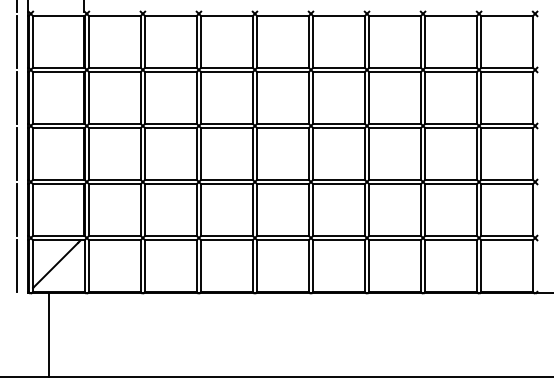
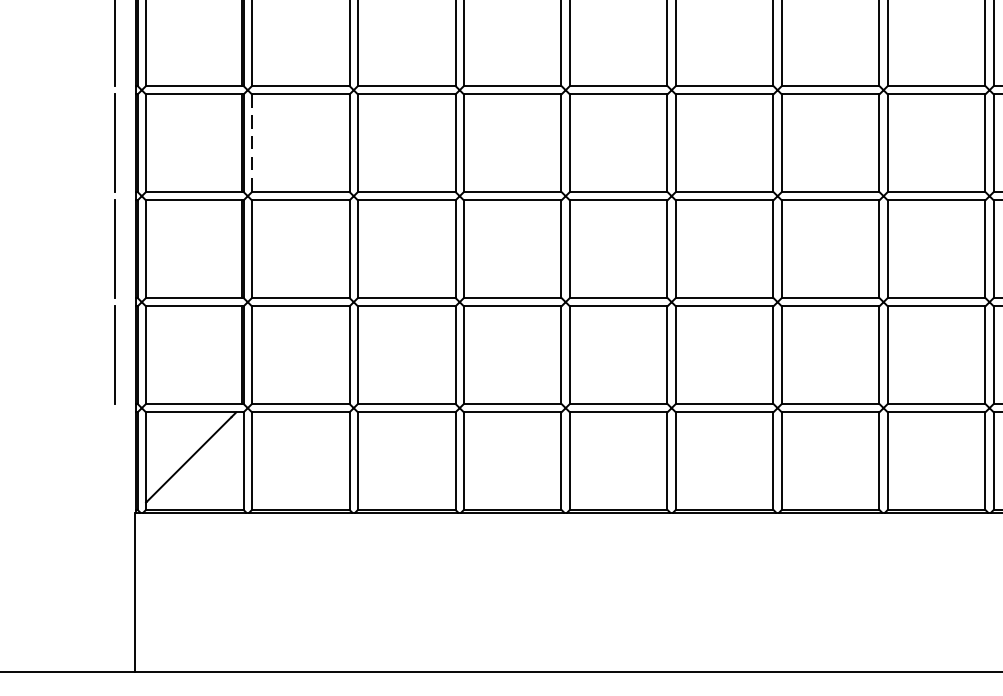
line: (89, 97) -> (252, 142), solid -> dashed
line: (16, 265) -> (114, 460), removed
line: (49, 335) -> (135, 592), moved

